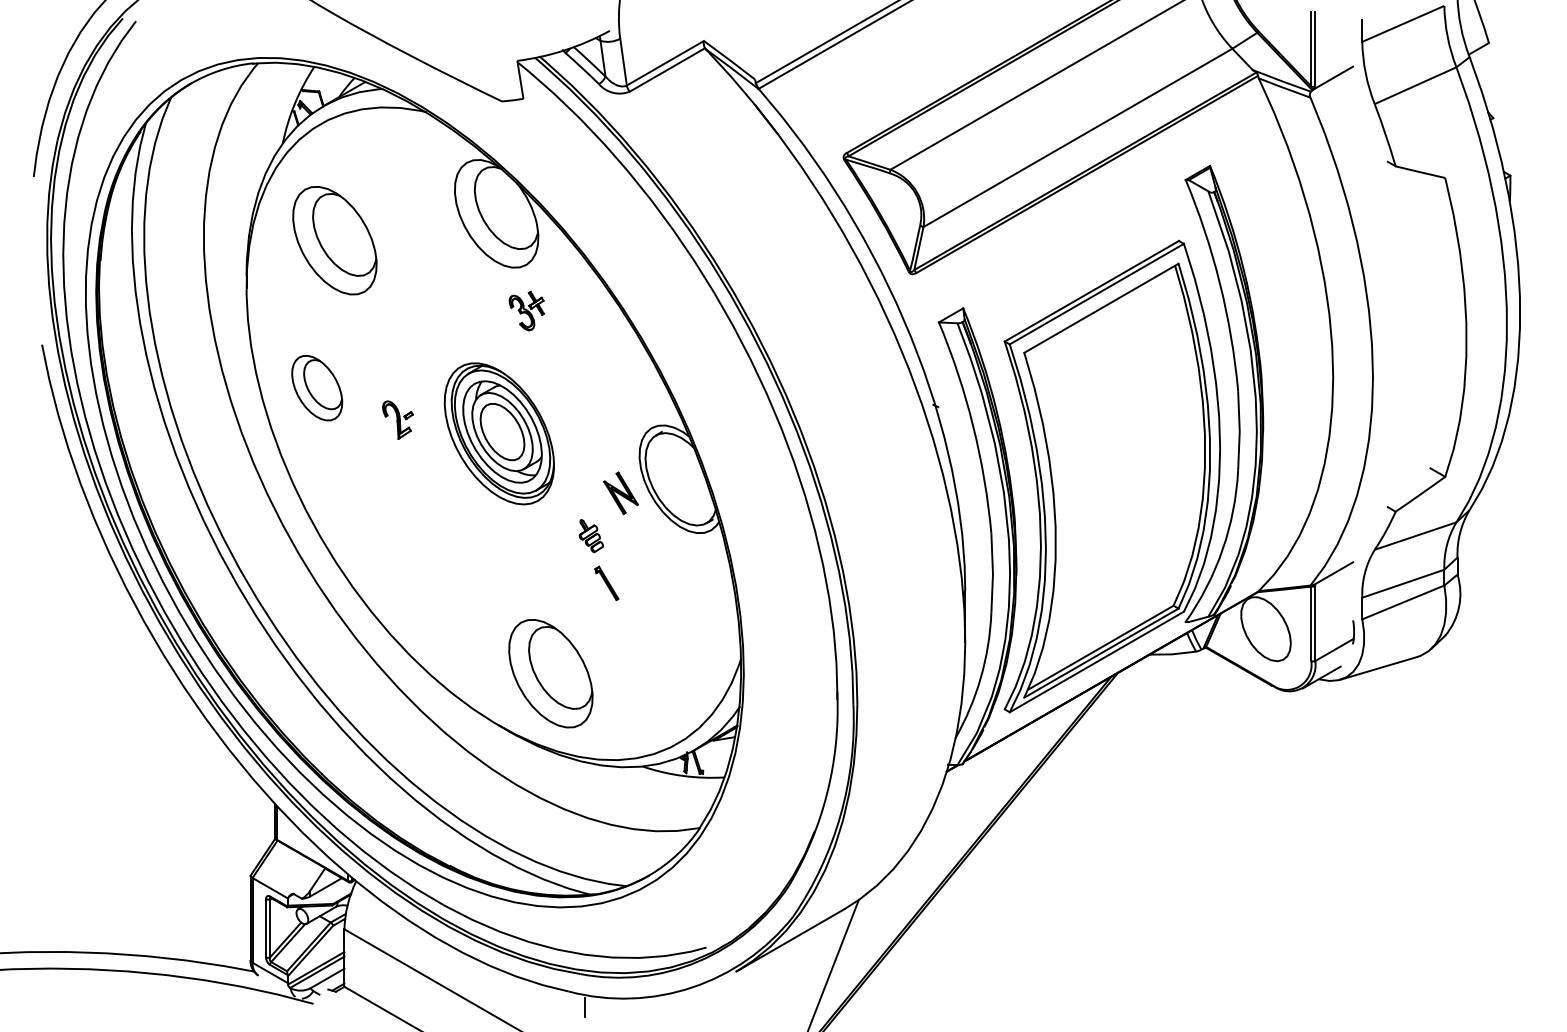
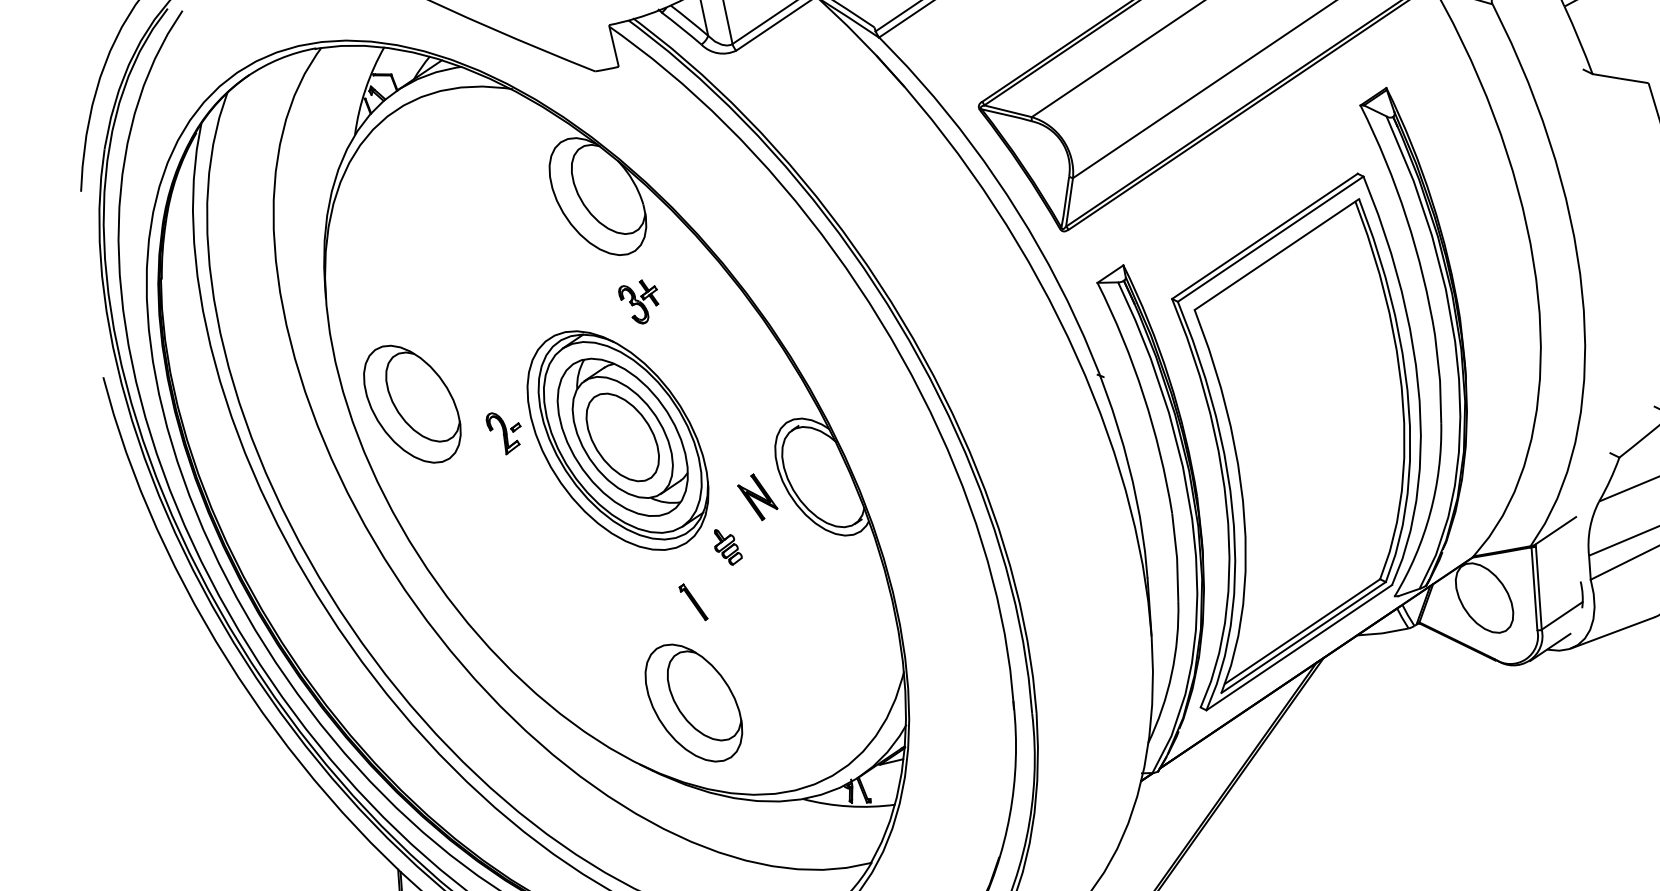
part: (334, 240) -> (419, 238), removed
part: (316, 387) -> (411, 403), size x1.67
part: (499, 433) -> (618, 440), size x1.43
part: (606, 583) -> (693, 602), moved

